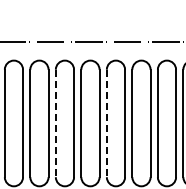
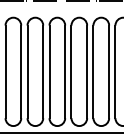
line: (55, 123) -> (49, 71), dashed -> solid
line: (106, 123) -> (93, 71), dashed -> solid

